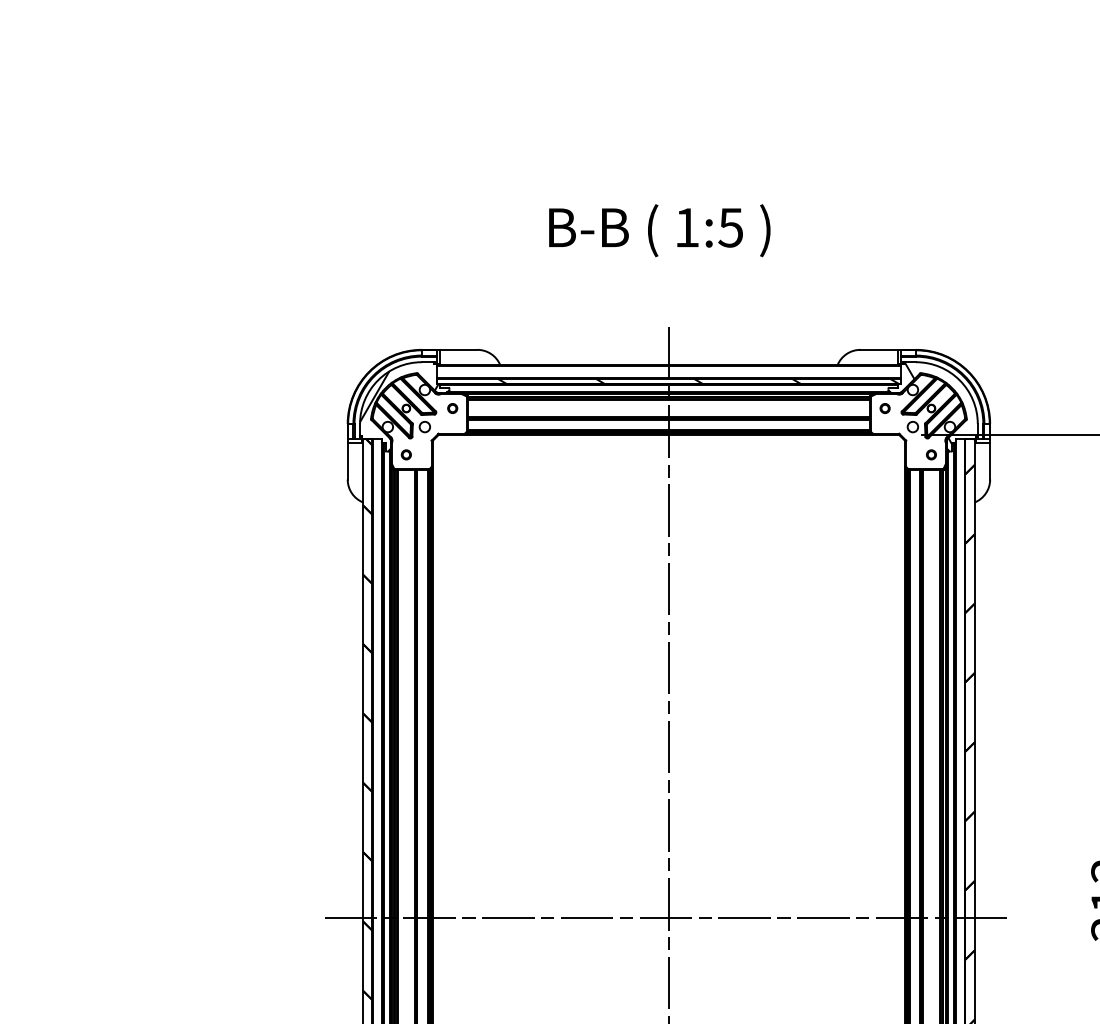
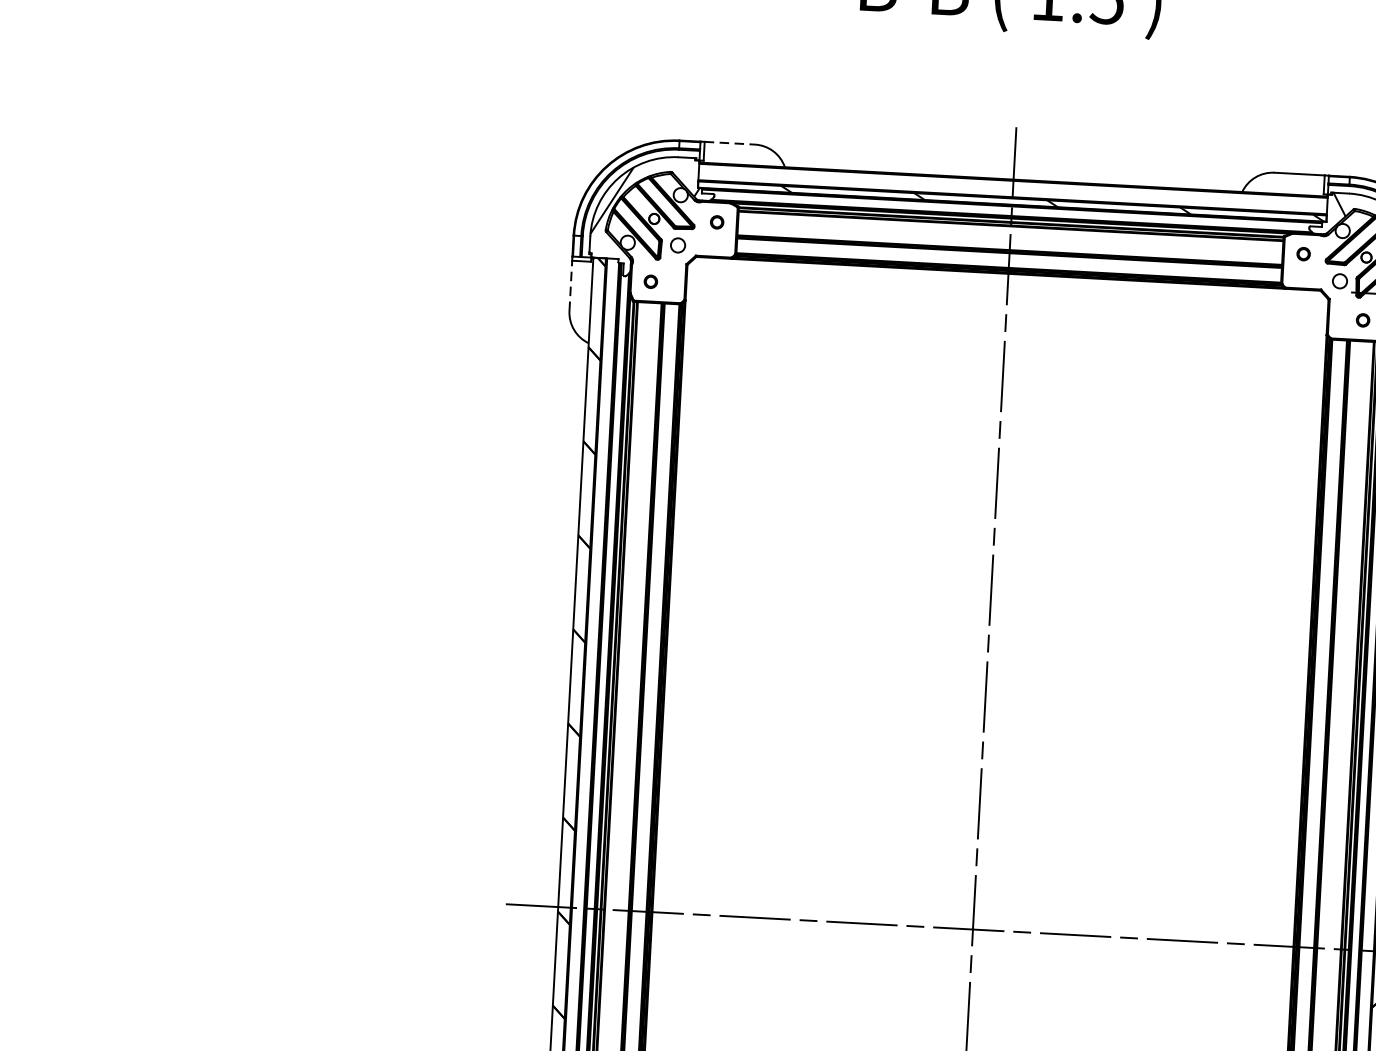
line: (458, 349) -> (729, 142), solid -> dashed
line: (347, 461) -> (570, 286), solid -> dashed

